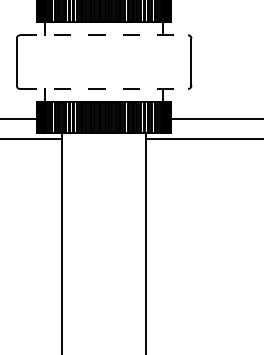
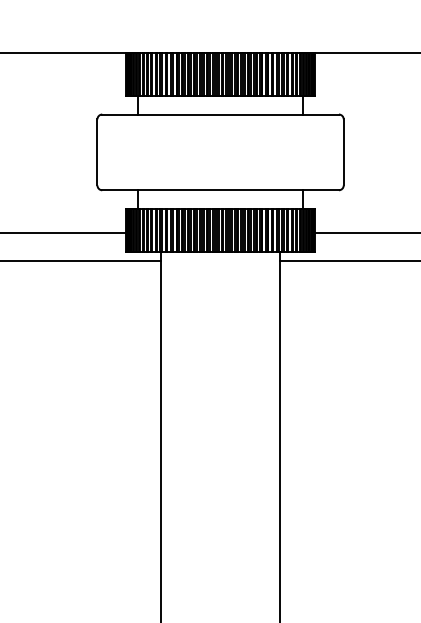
line: (104, 35) -> (221, 114), dashed -> solid
line: (104, 89) -> (221, 190), dashed -> solid

